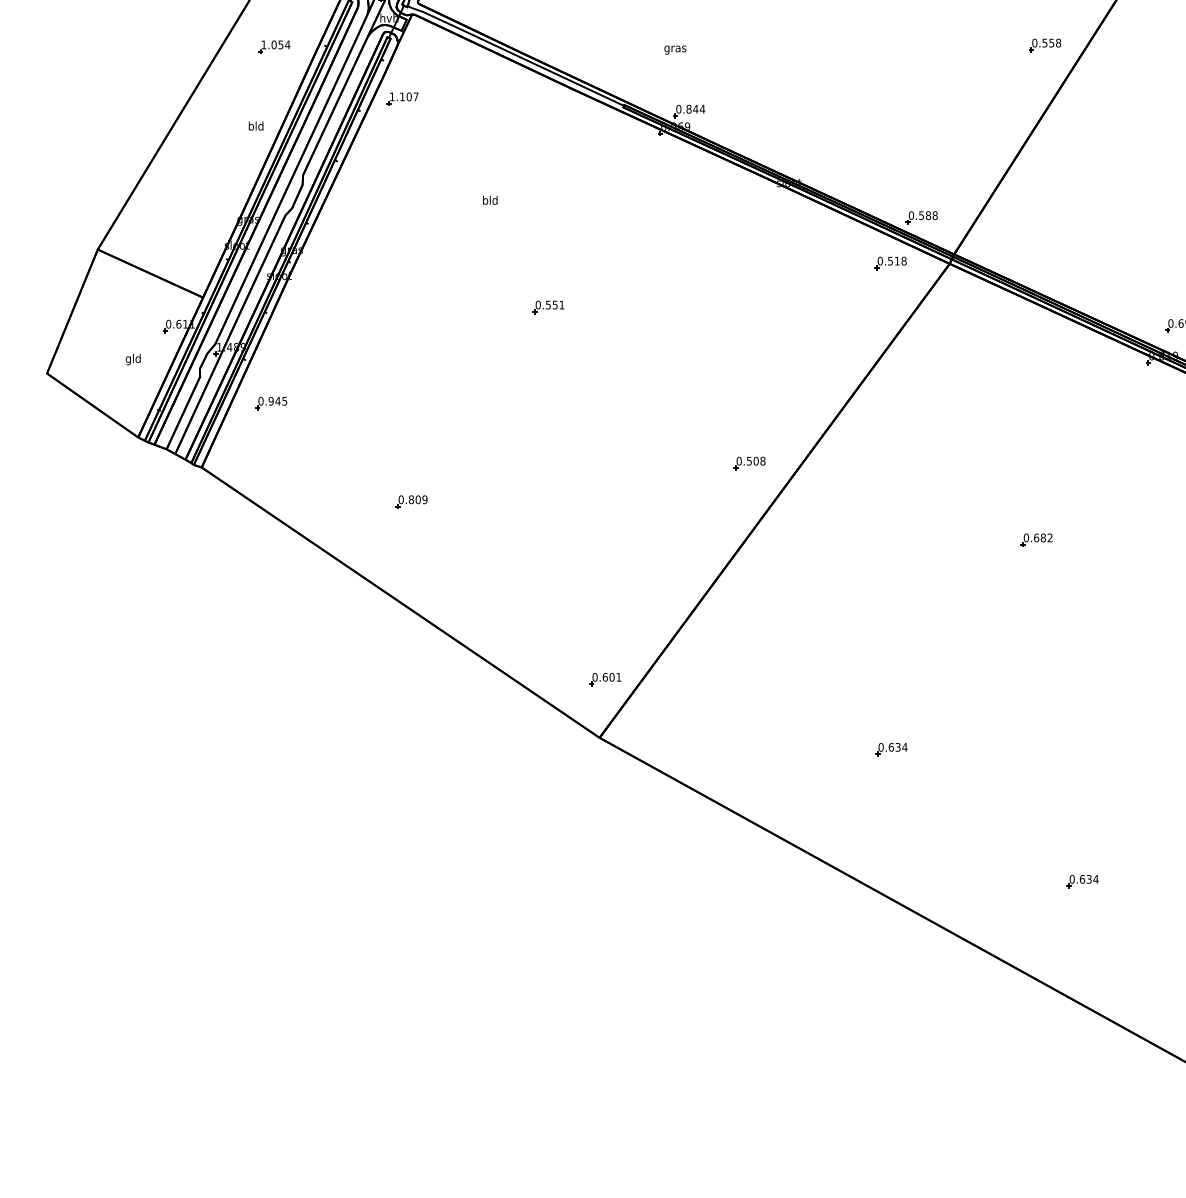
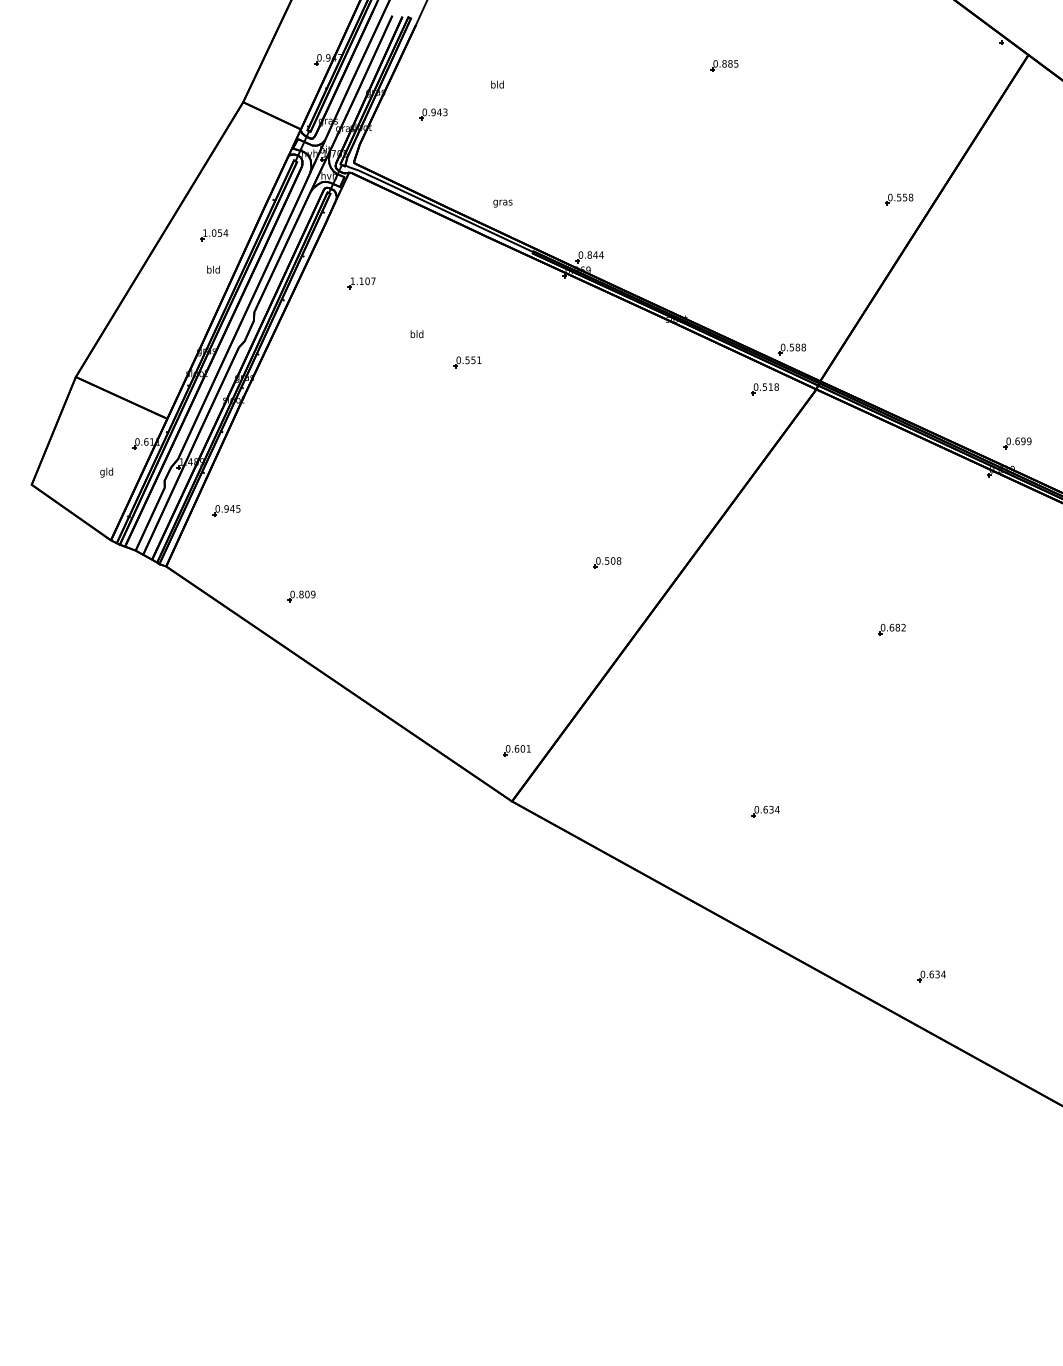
part: (274, 47) -> (214, 235), moved
text: (674, 49) -> (502, 203), moved
part: (402, 99) -> (361, 283), moved
part: (548, 307) -> (467, 362), moved
part: (749, 462) -> (607, 562), moved
part: (411, 502) -> (301, 596), moved
part: (1082, 881) -> (931, 976), moved

